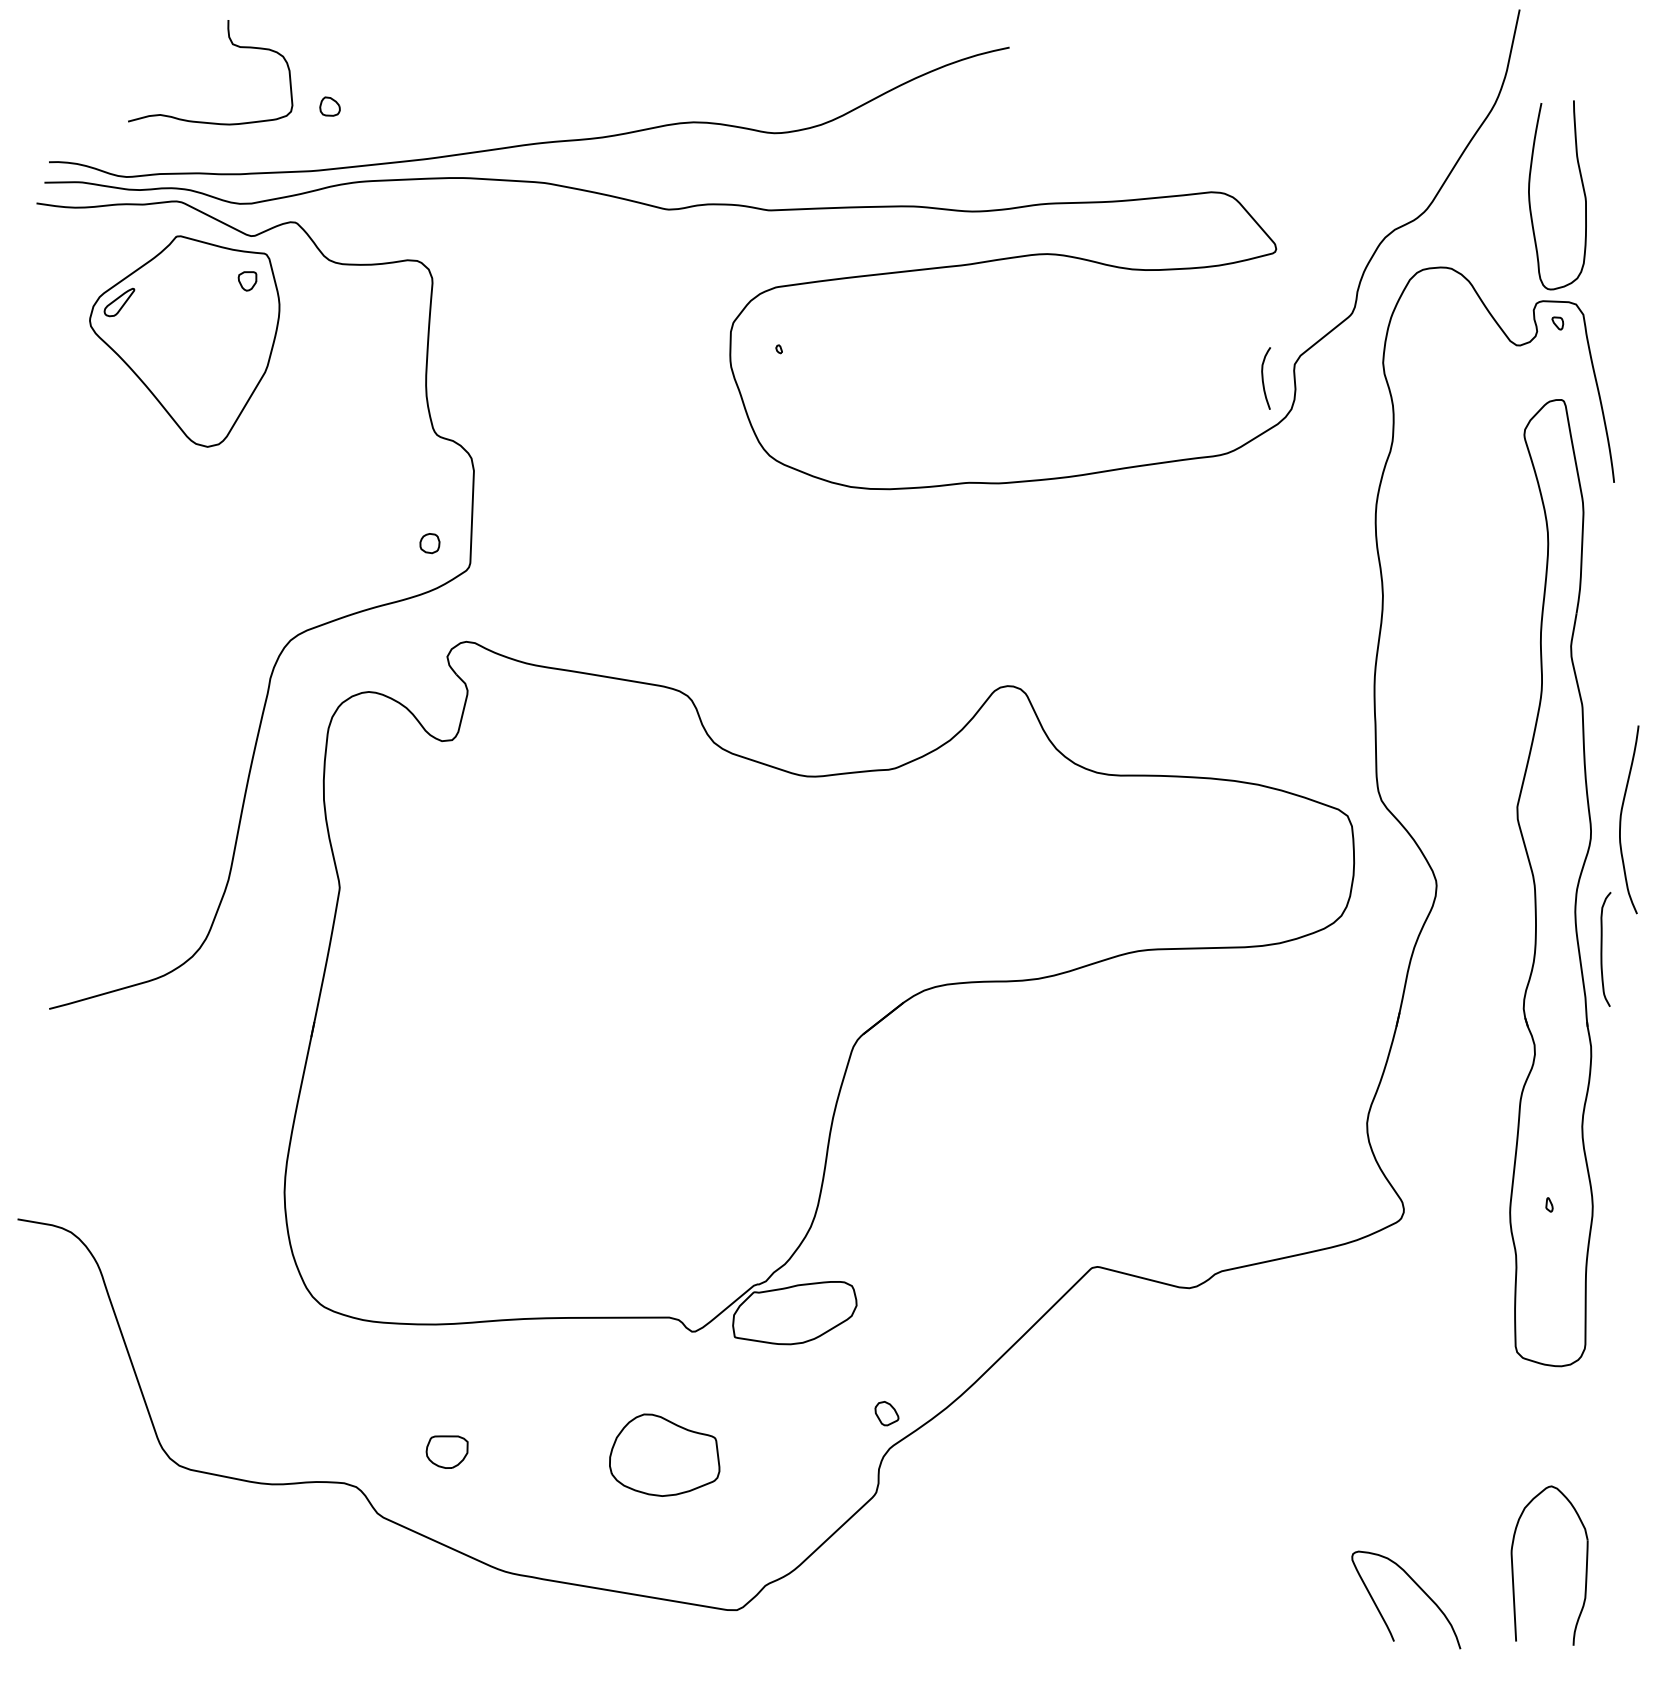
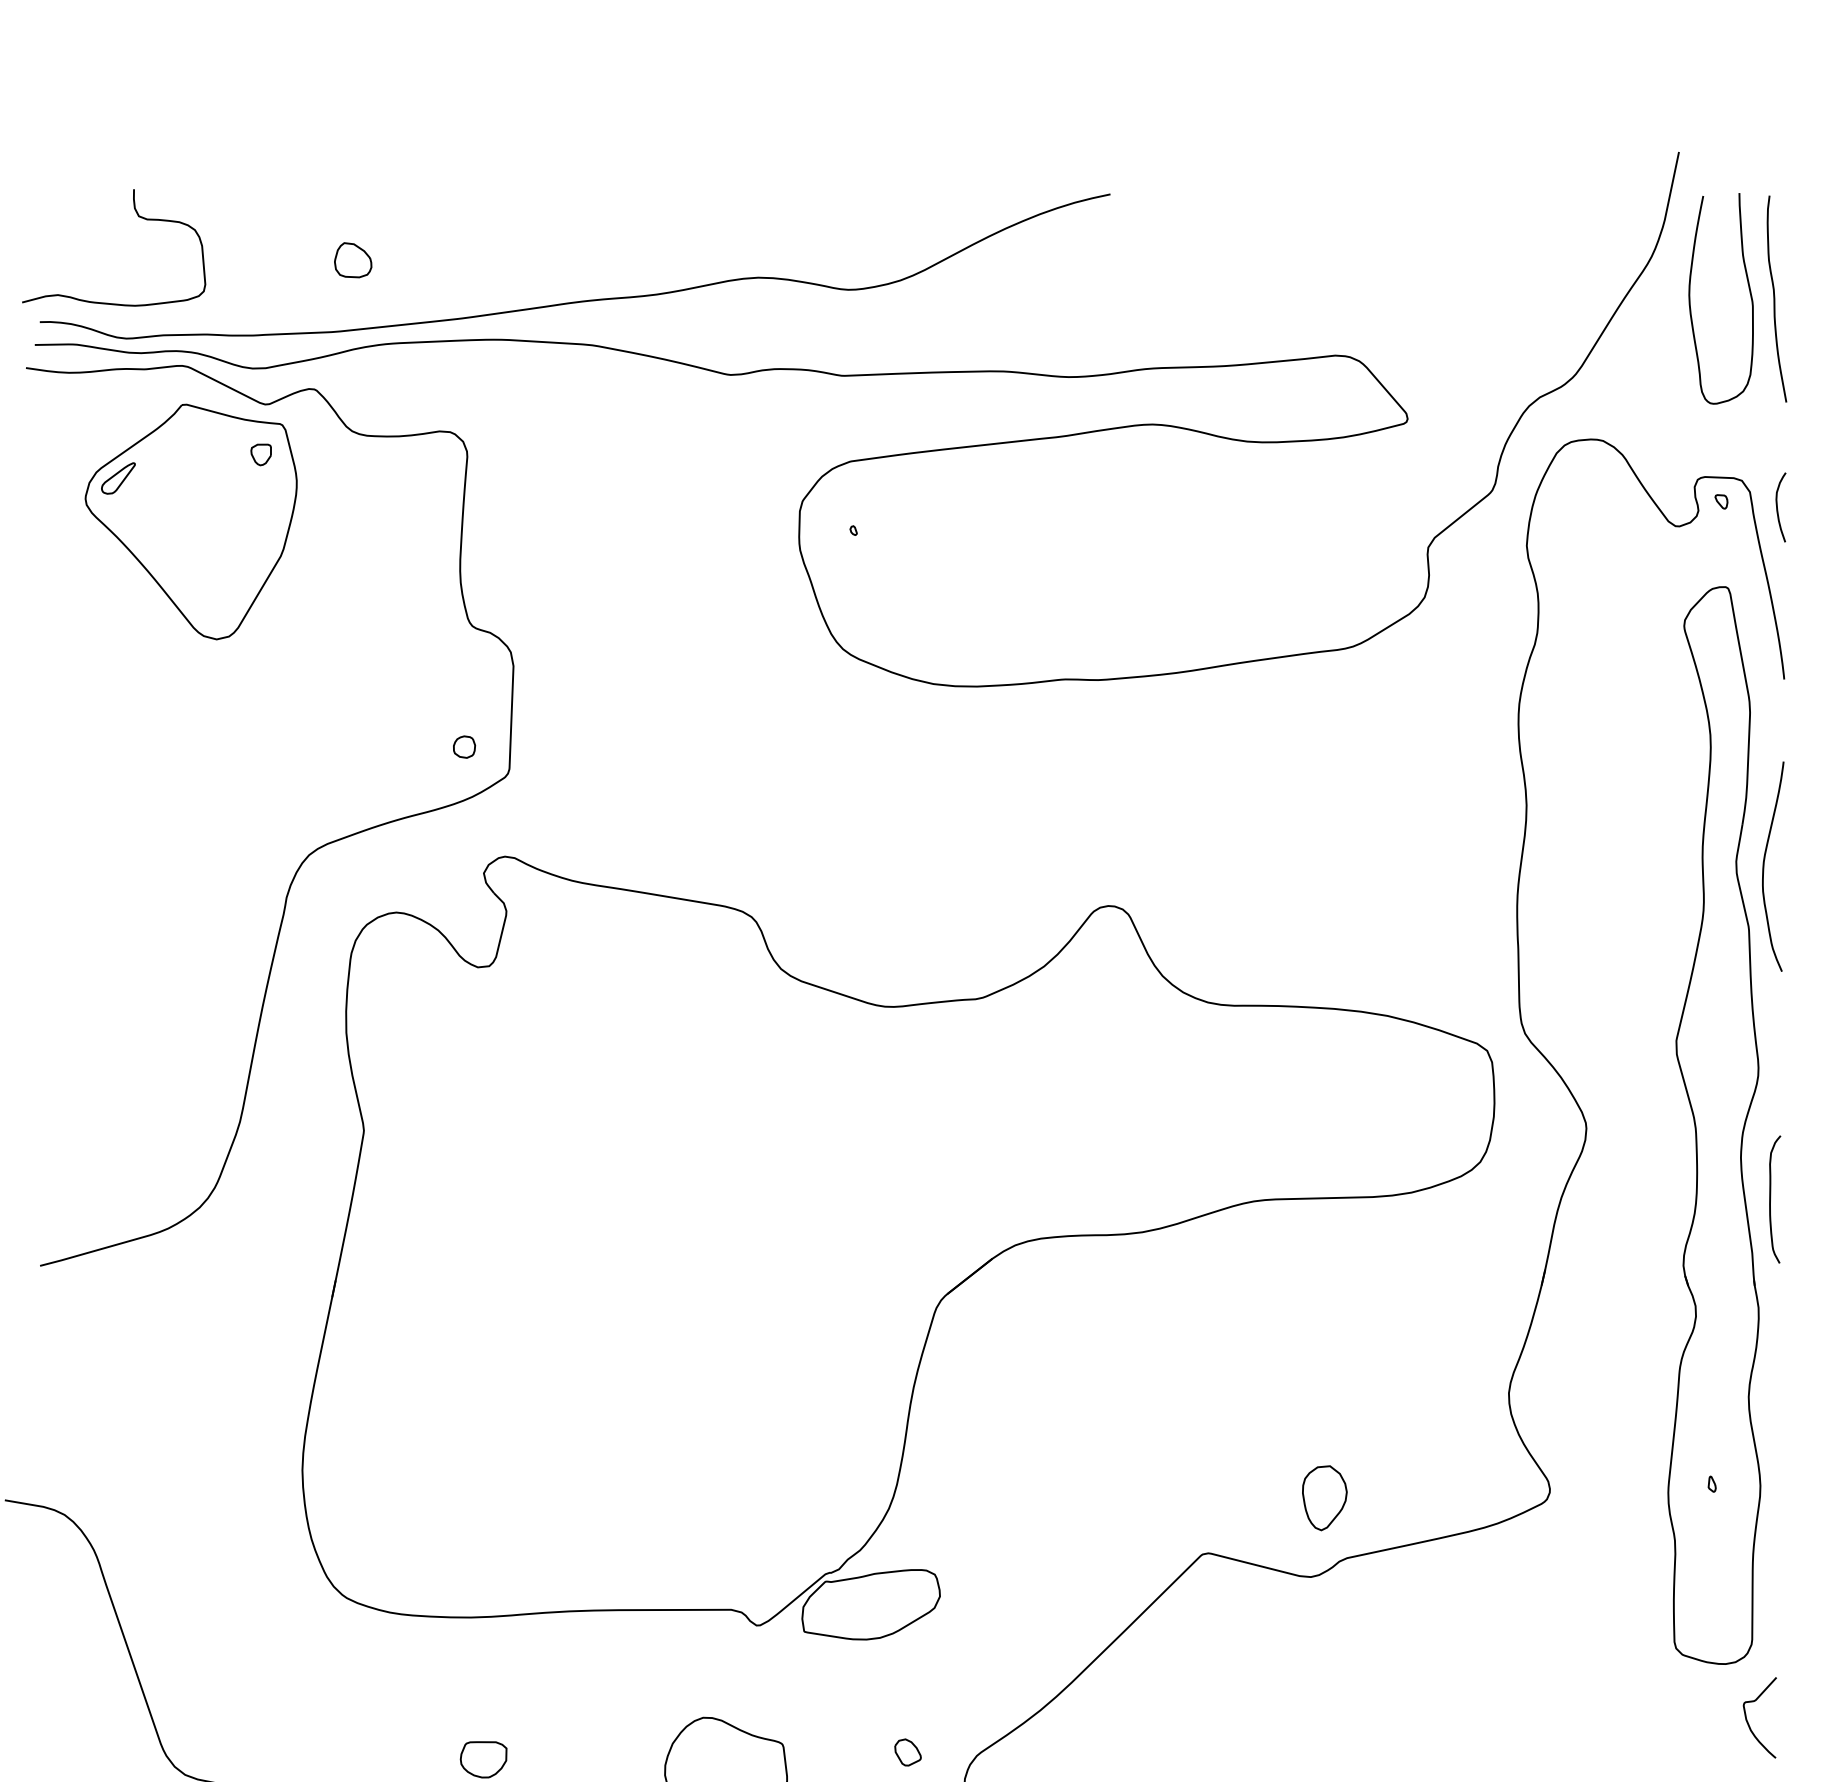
curve: (232, 45) -> (138, 217), moved
part: (329, 106) -> (352, 260), size x1.67
curve: (1606, 141) -> (1775, 299), added
curve: (1582, 188) -> (1748, 291), moved
curve: (1263, 378) -> (1777, 507), moved
curve: (1621, 819) -> (1764, 866), moved
part: (1201, 1217) -> (1324, 1498), added
part: (886, 1413) -> (907, 1752), moved
curve: (1582, 1418) -> (1748, 1722), added

